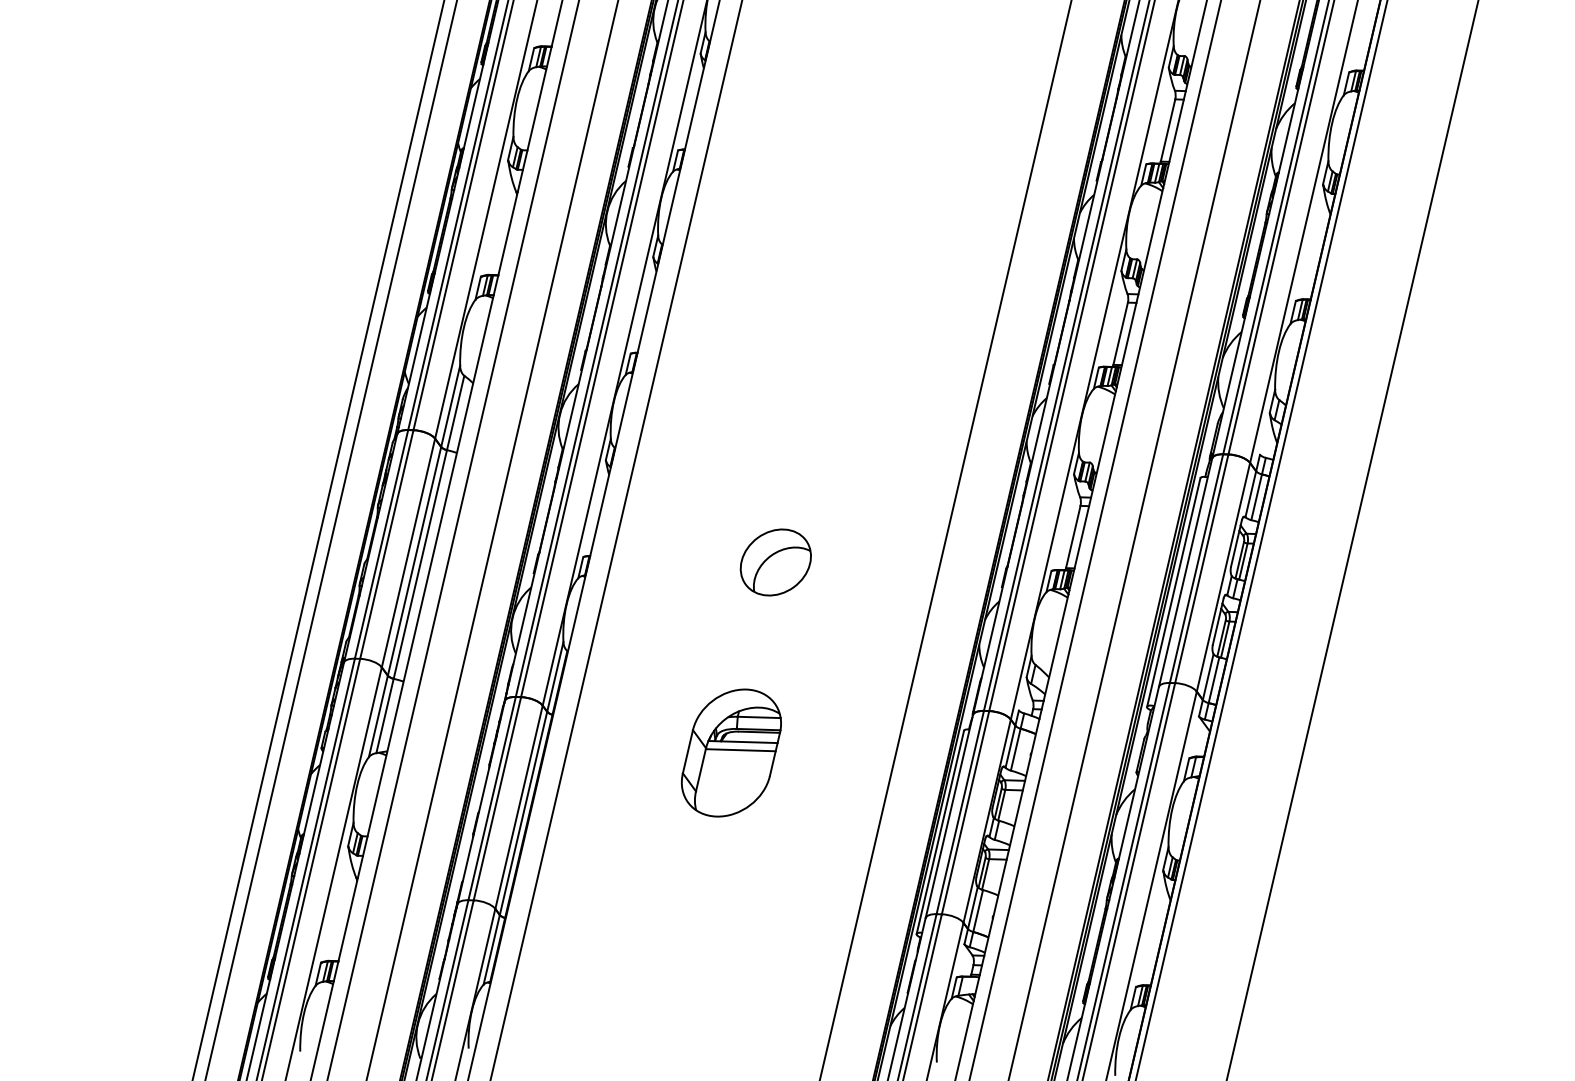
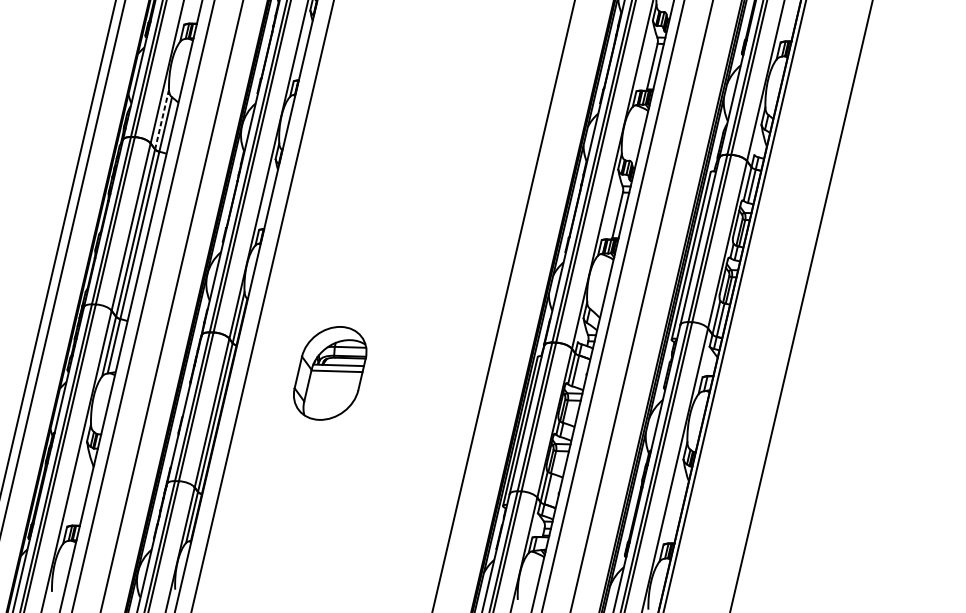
line: (450, 406) -> (161, 119), solid -> dashed
part: (775, 562) -> (399, 233), removed
part: (730, 752) -> (329, 373), moved

